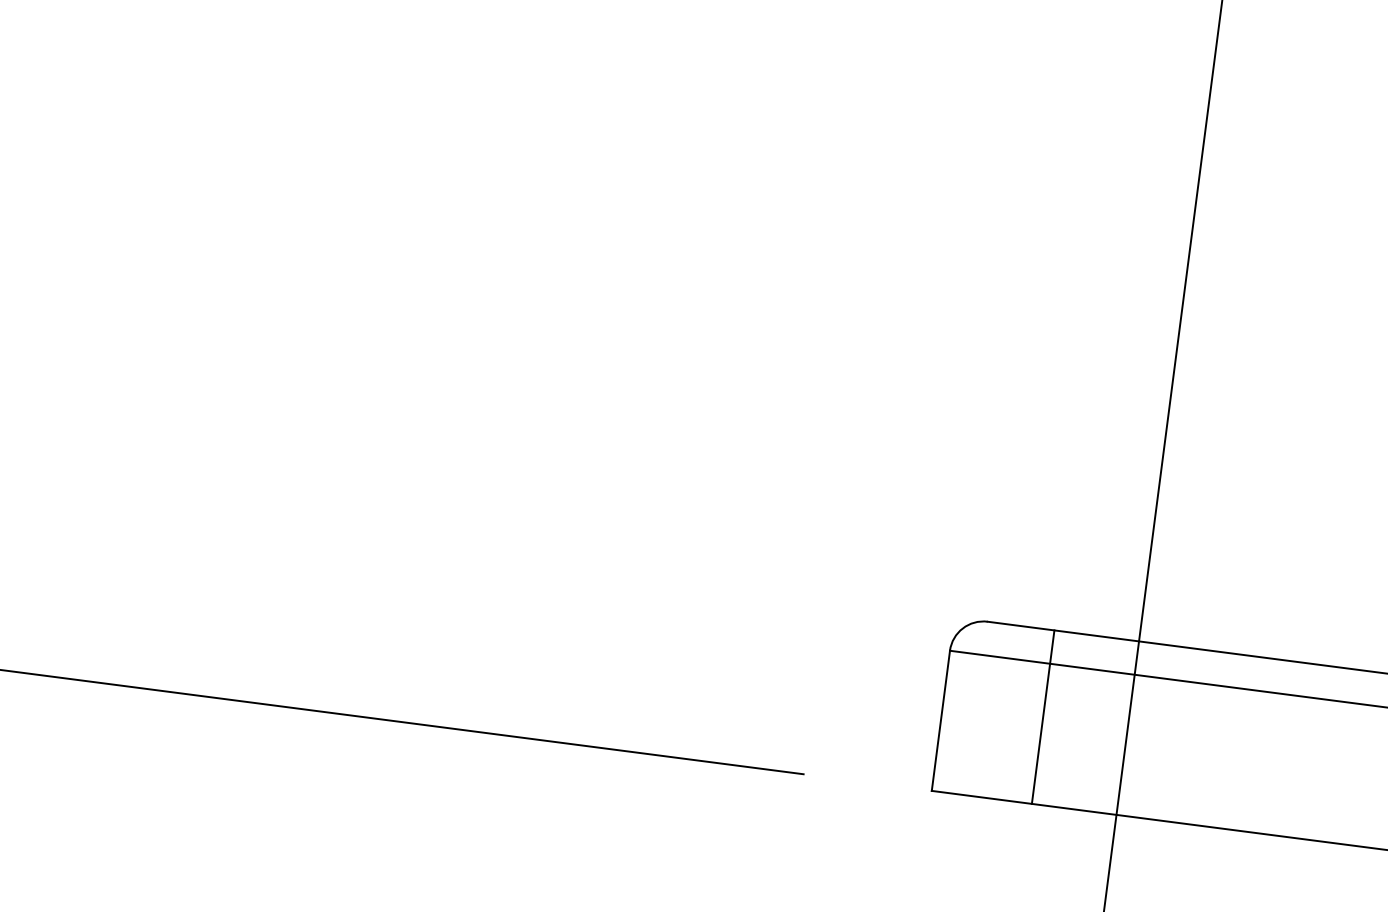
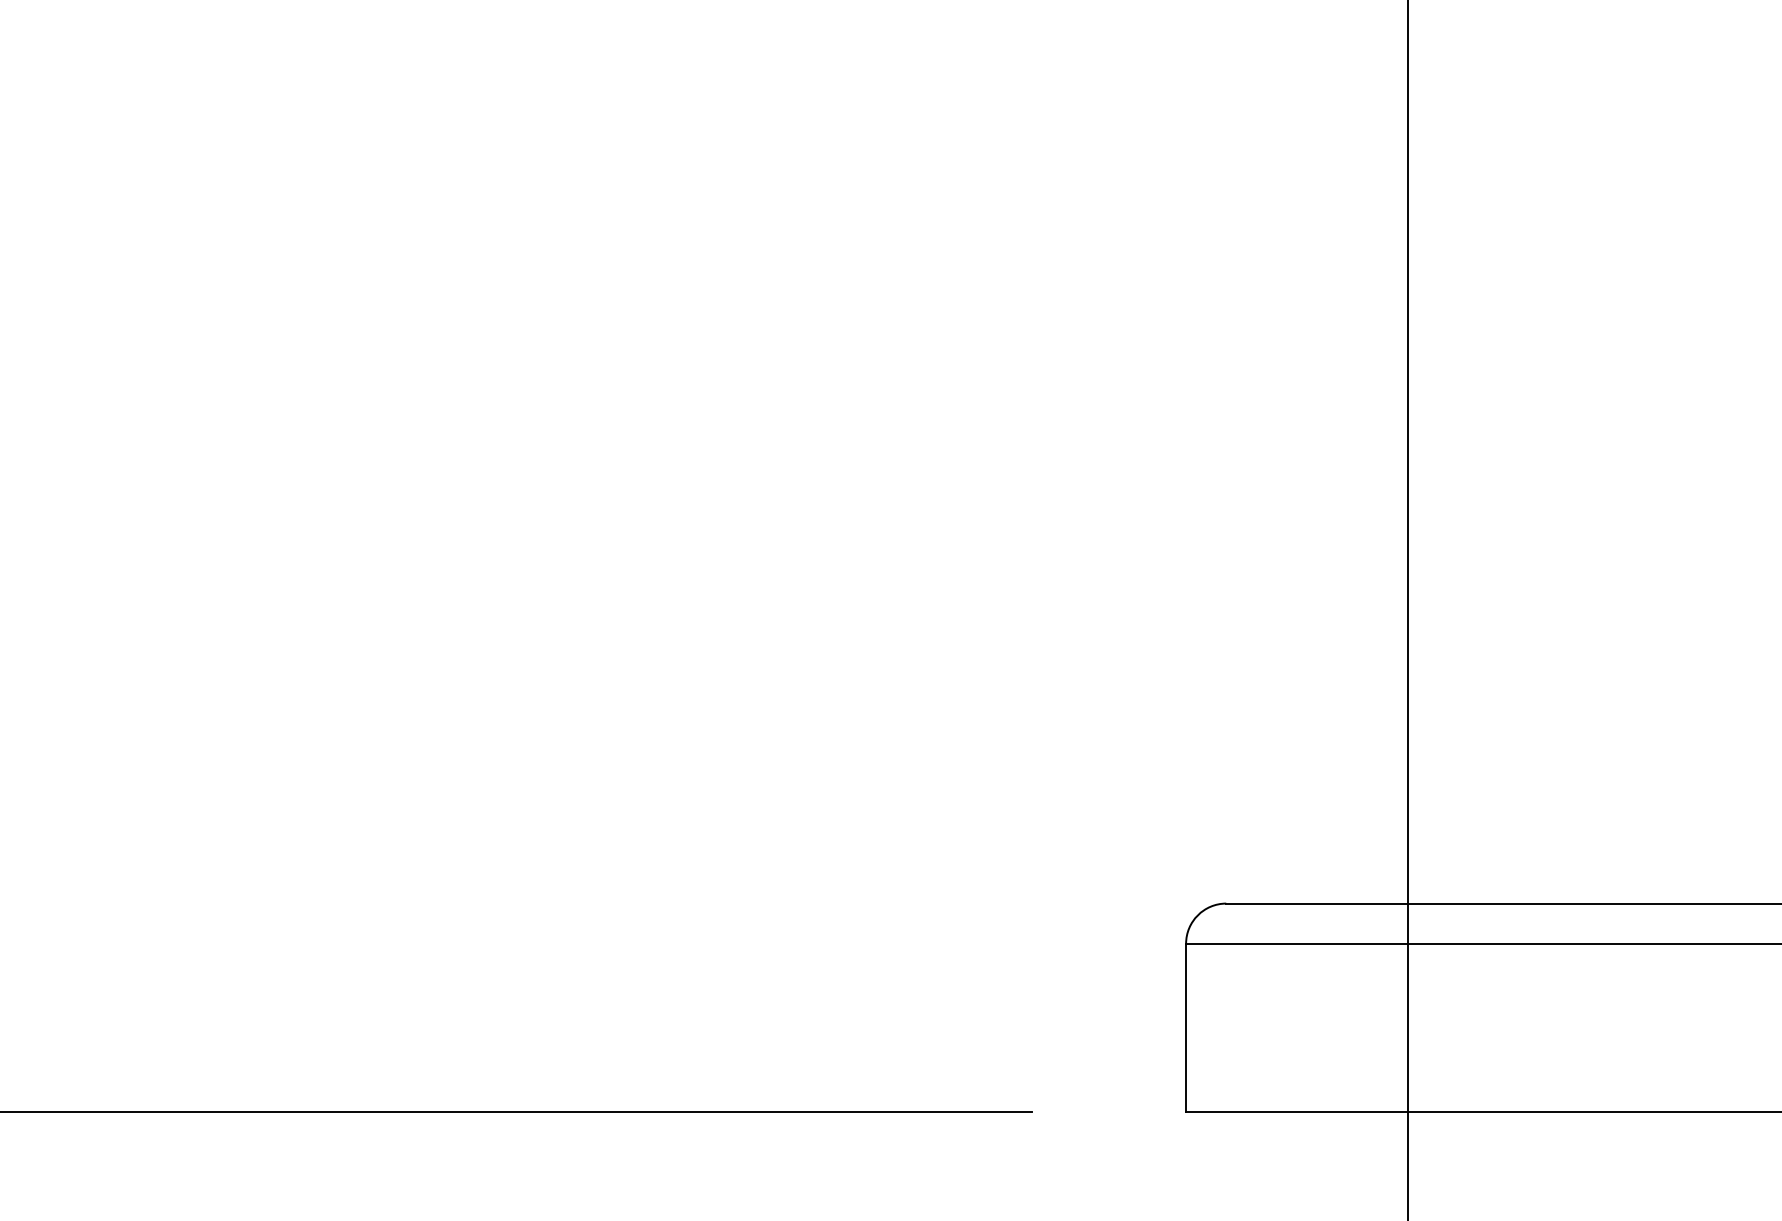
line: (1043, 716) -> (1306, 1007), removed

